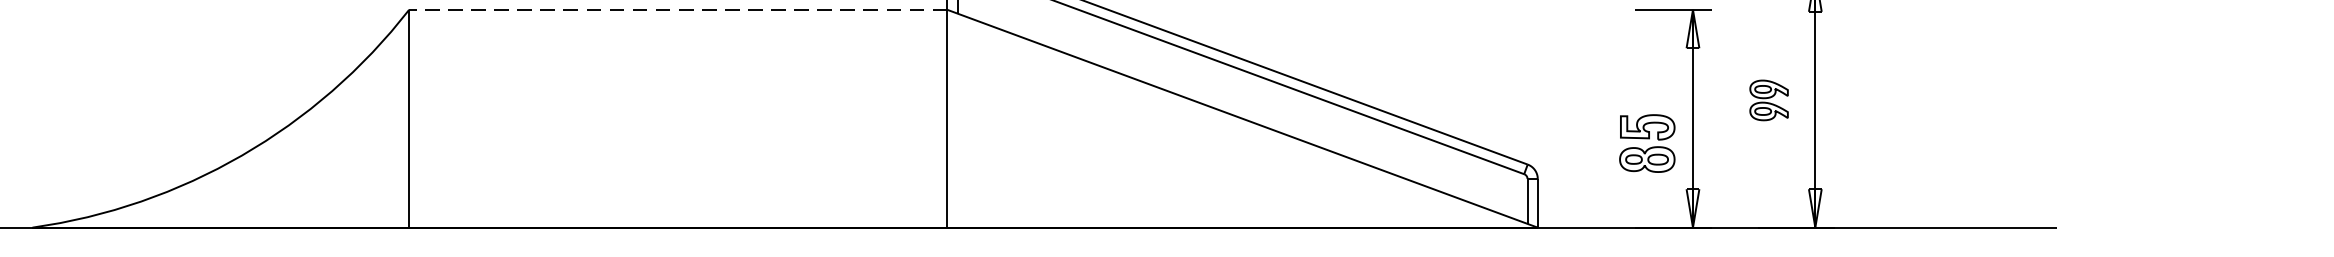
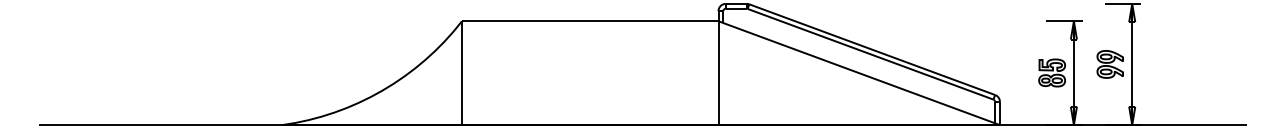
line: (676, 10) -> (589, 21), dashed -> solid
part: (1767, 100) -> (1109, 64), size x1.43
part: (1645, 142) -> (1051, 72), moved

